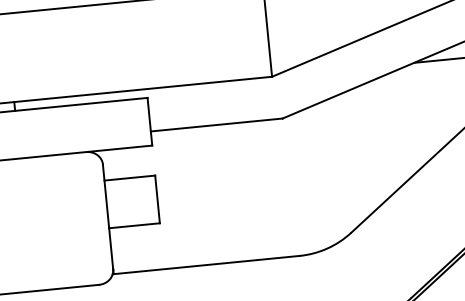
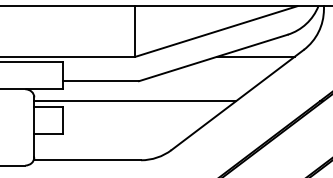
line: (278, 154) -> (134, 101), added

